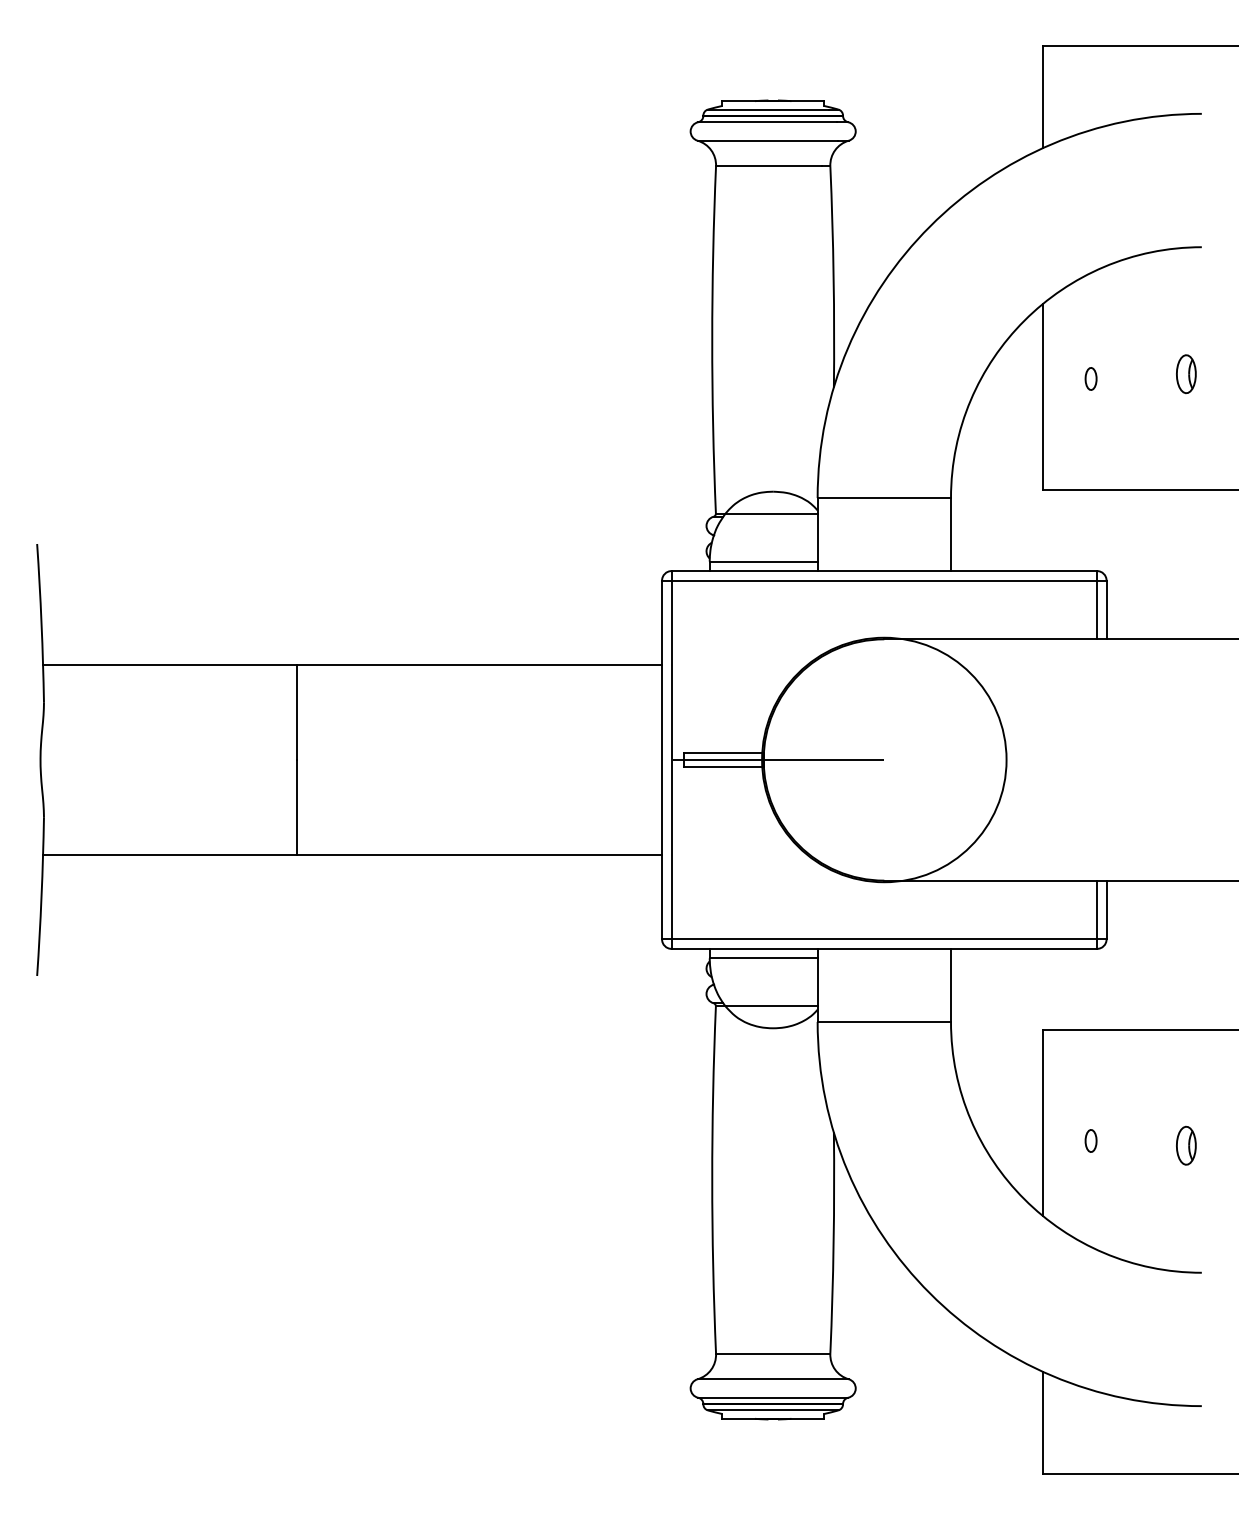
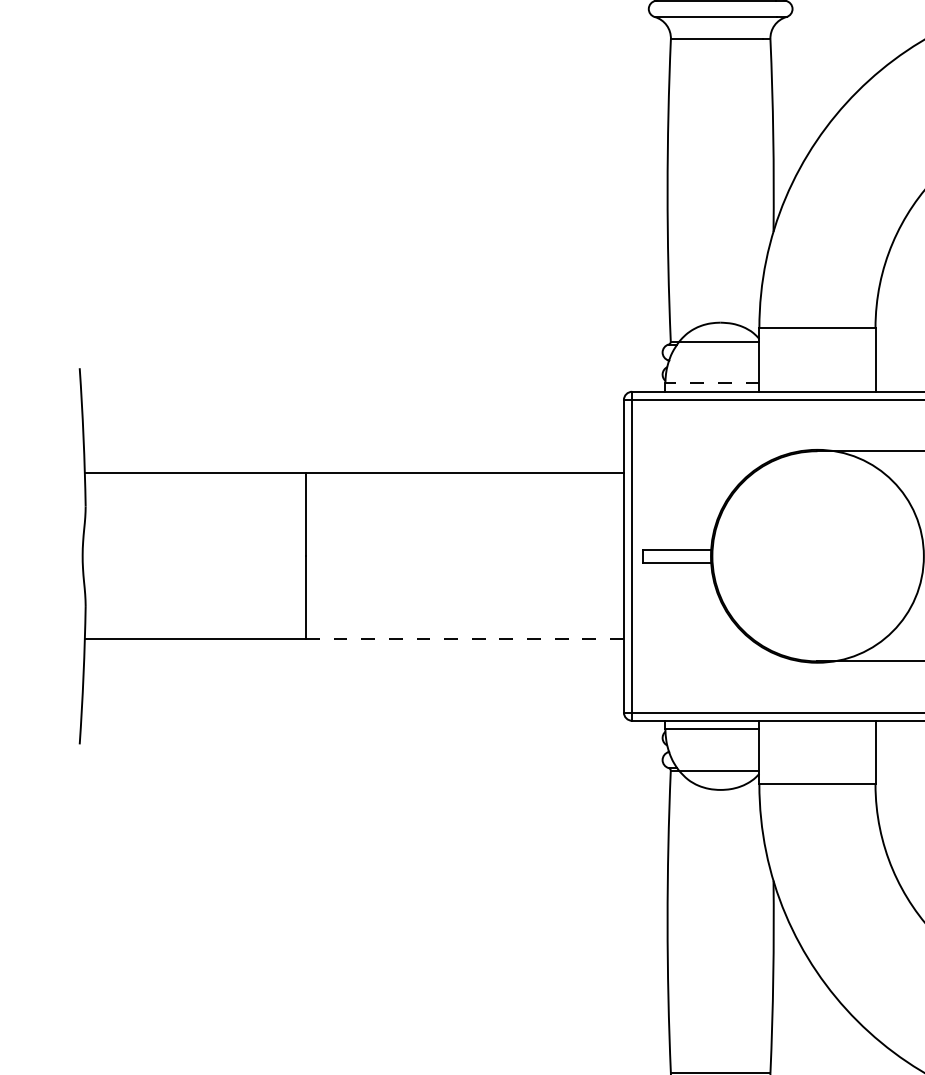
line: (763, 561) -> (712, 383), solid -> dashed
line: (778, 760) -> (725, 556), removed
line: (479, 855) -> (464, 639), solid -> dashed

